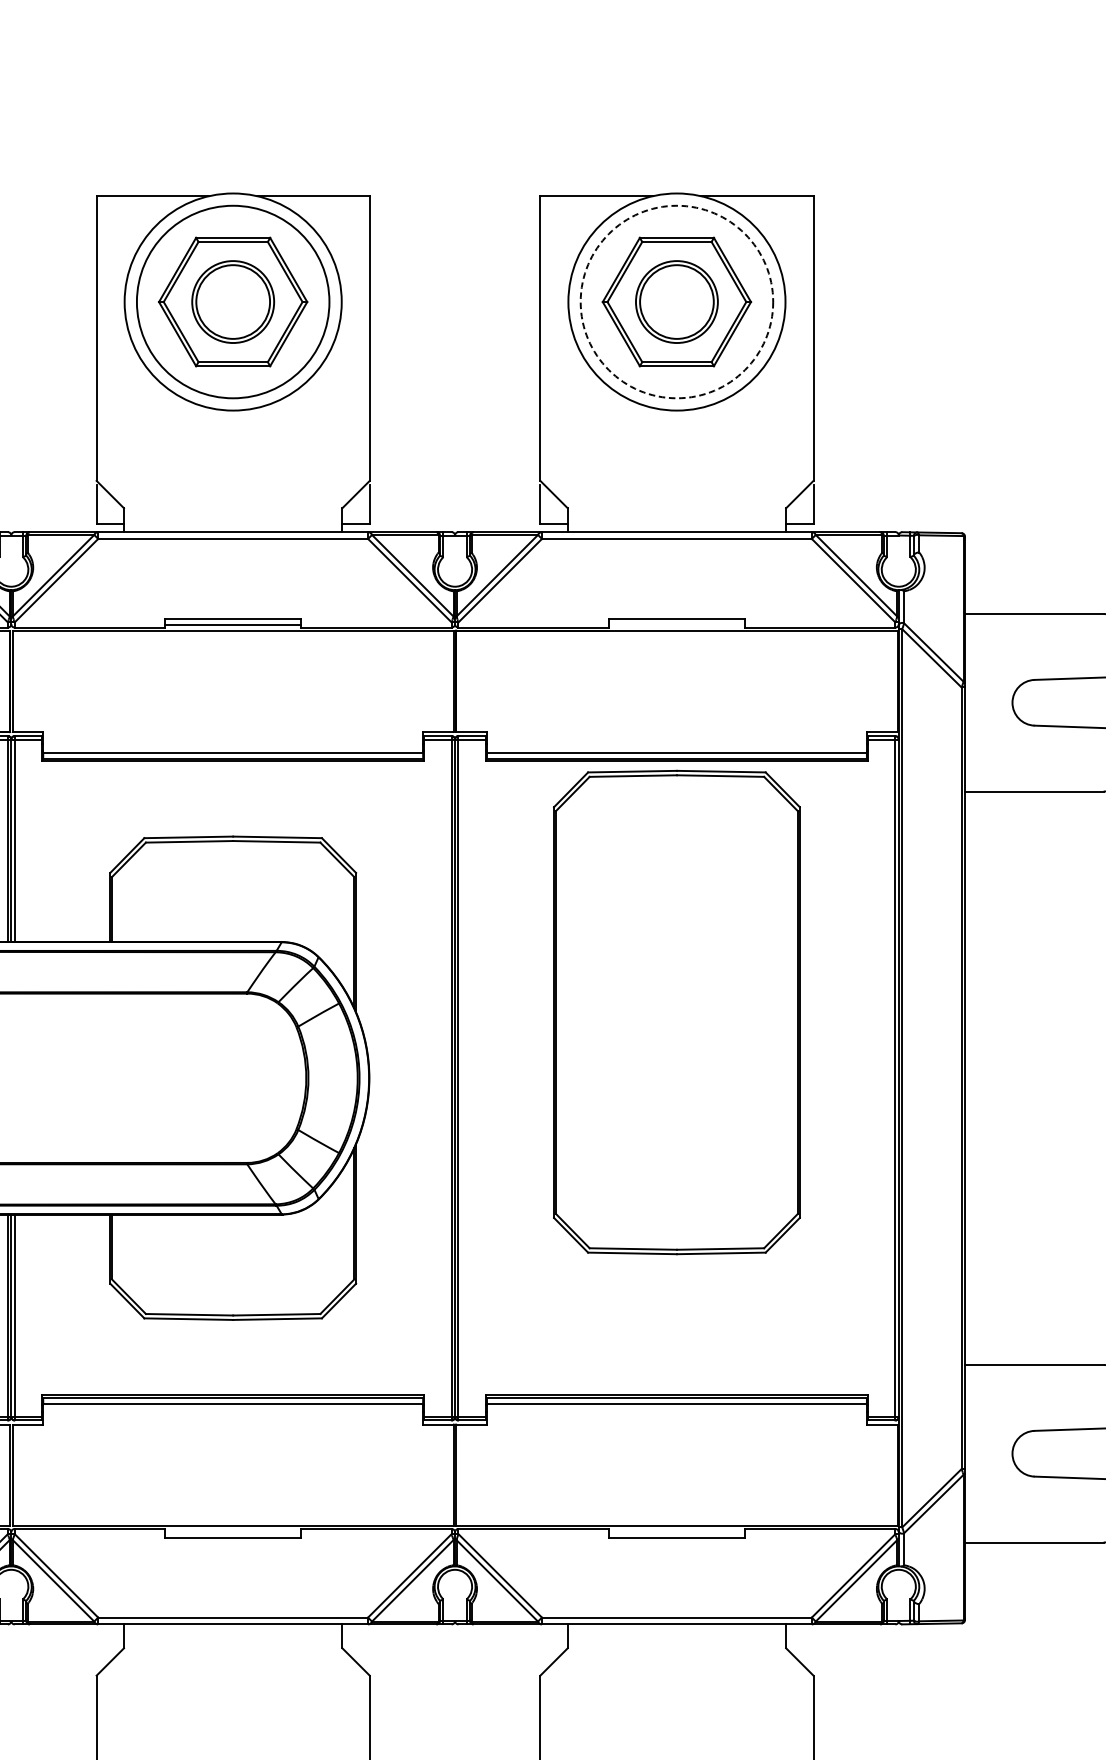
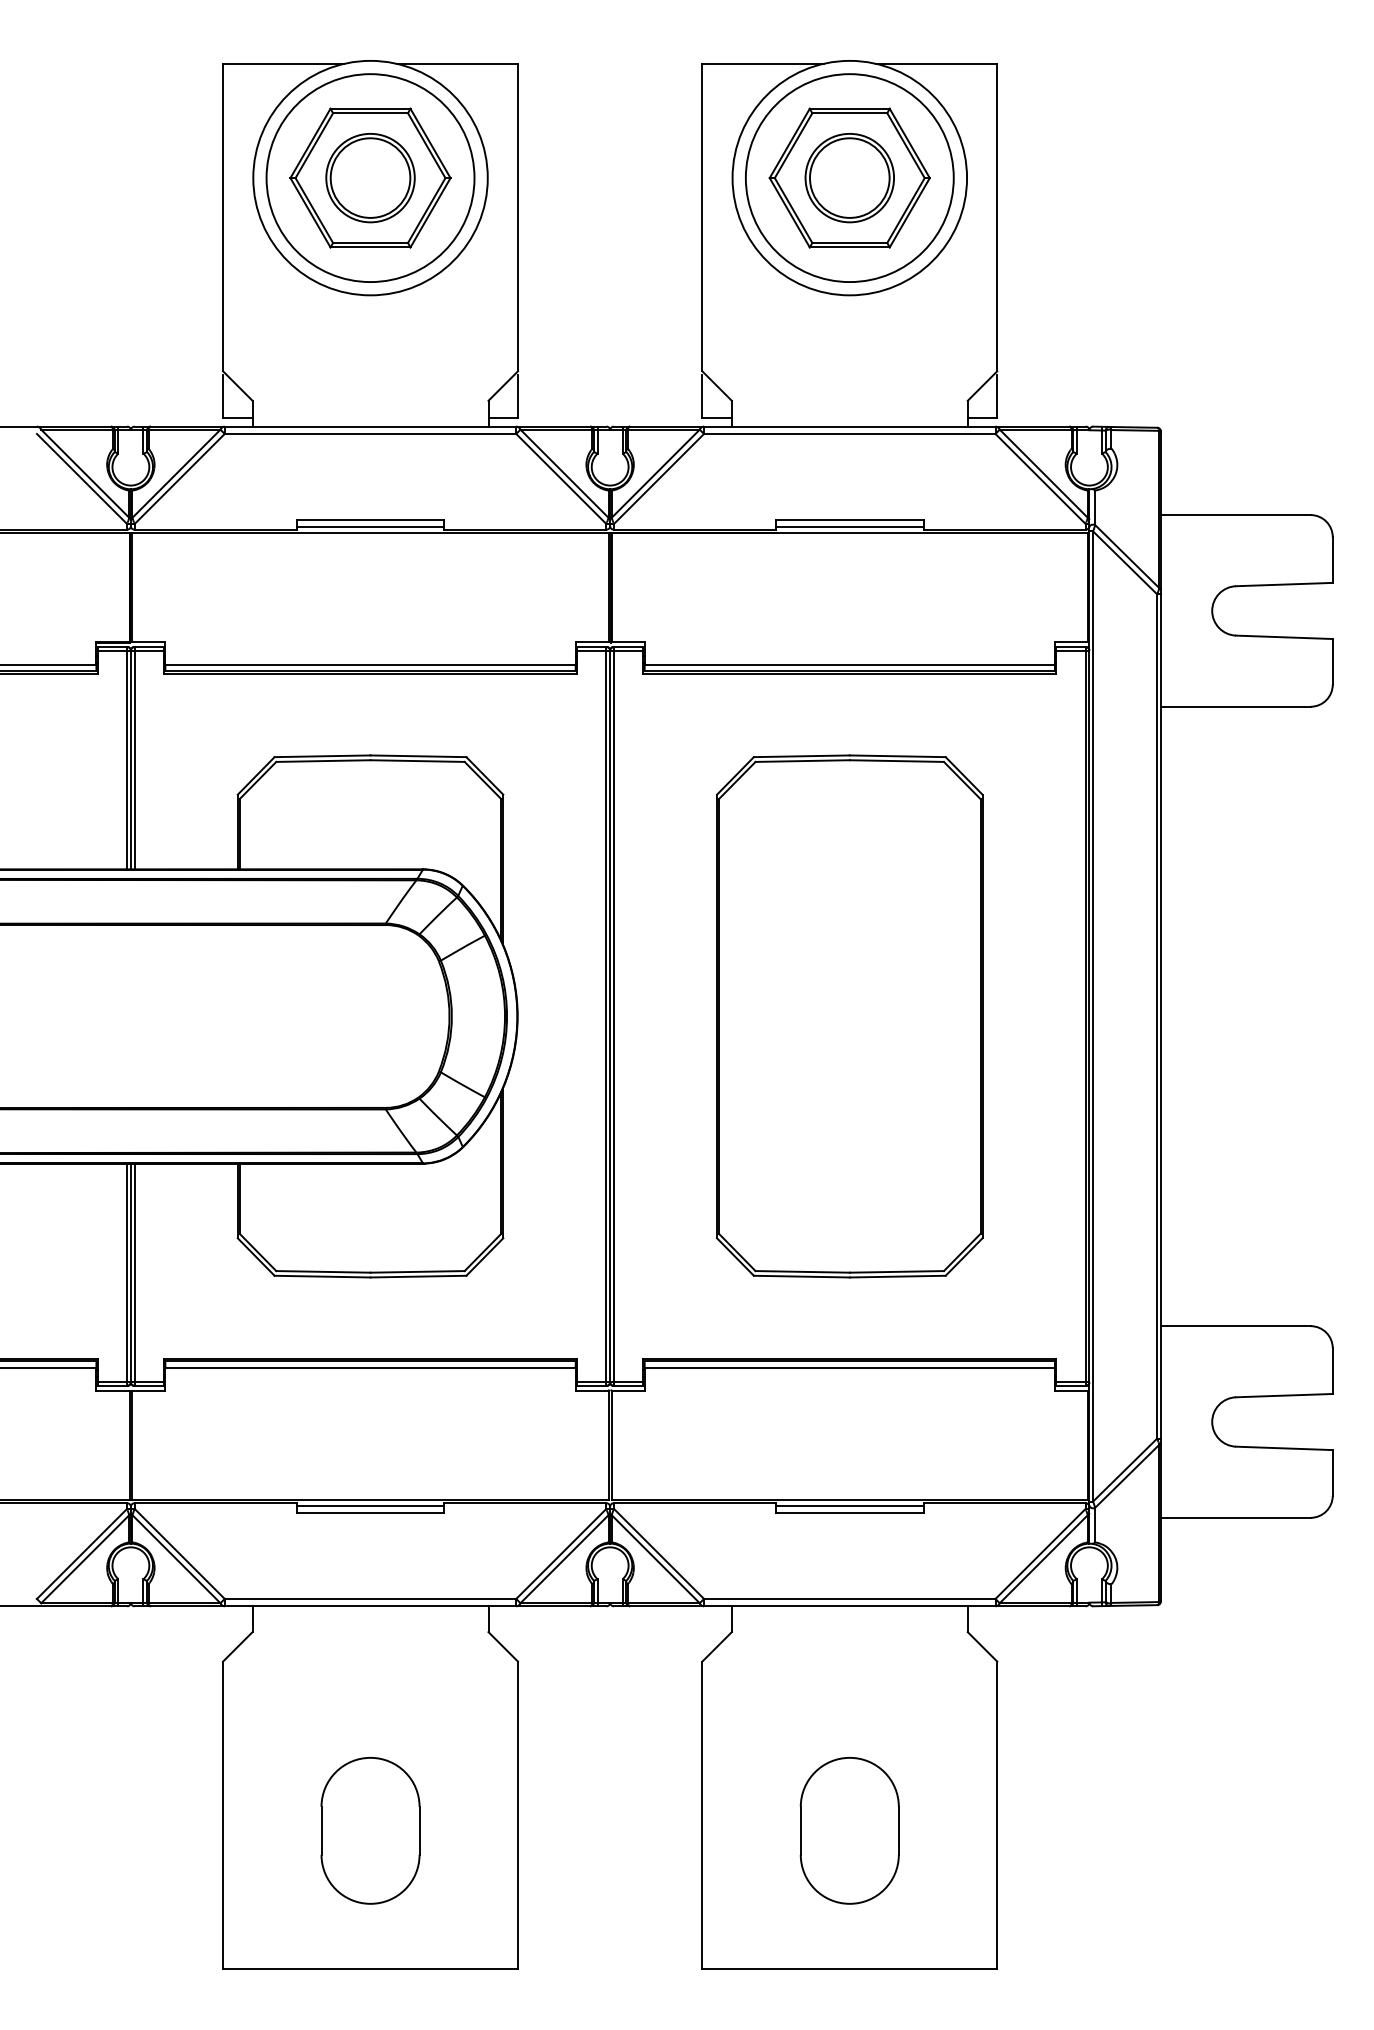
circle: (676, 302) -> (849, 178), dashed -> solid
line: (676, 624) -> (849, 526), added
part: (676, 1012) -> (849, 1016), moved
line: (233, 1532) -> (370, 1506), added
line: (676, 1532) -> (849, 1506), added

